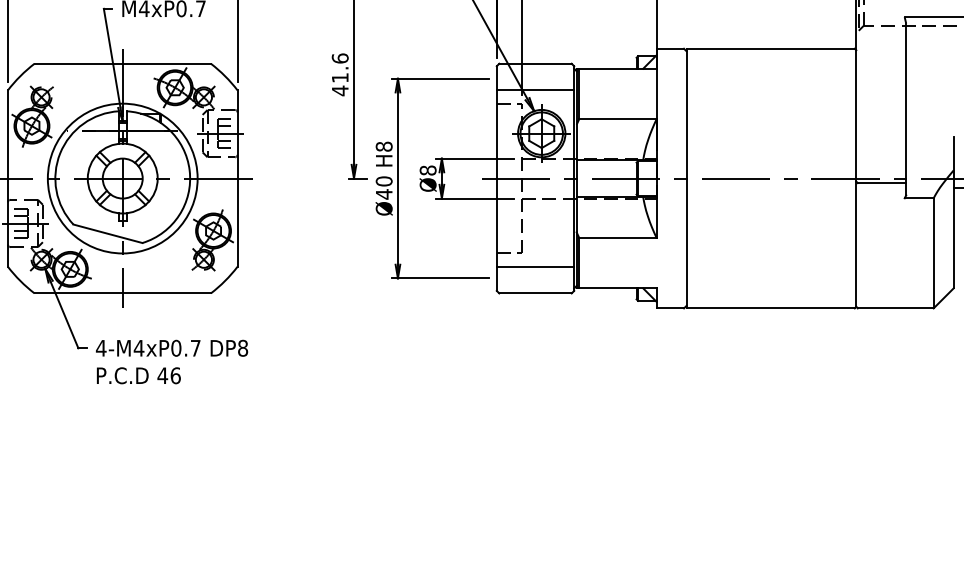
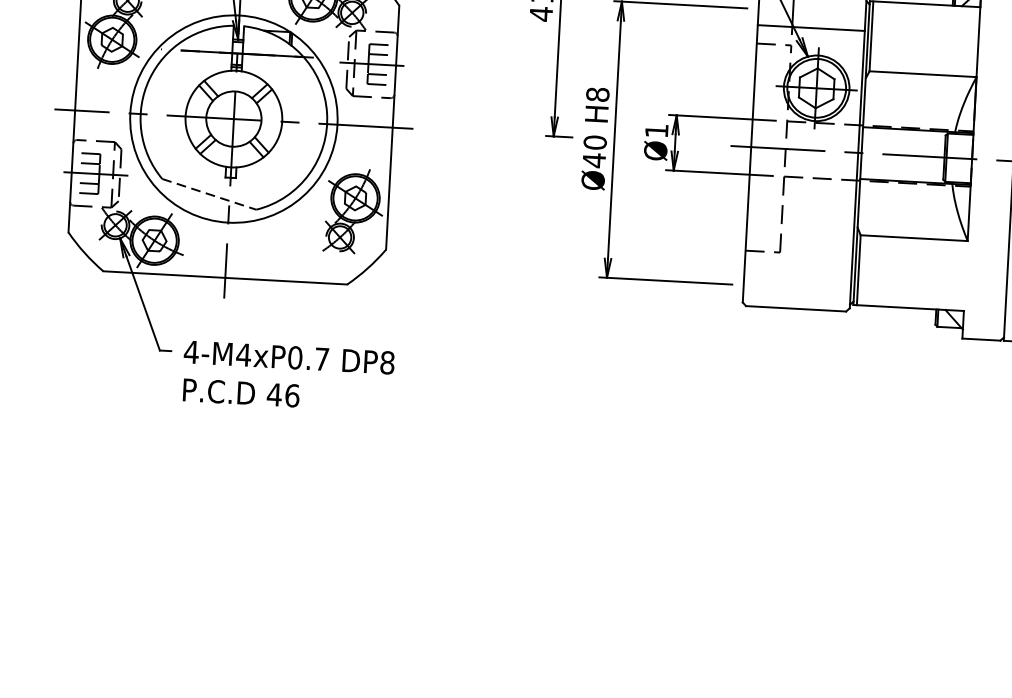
text: (427, 170) -> (655, 130), Ø8 -> Ø1
line: (107, 233) -> (208, 193), solid -> dashed
line: (535, 266) -> (798, 271), removed

